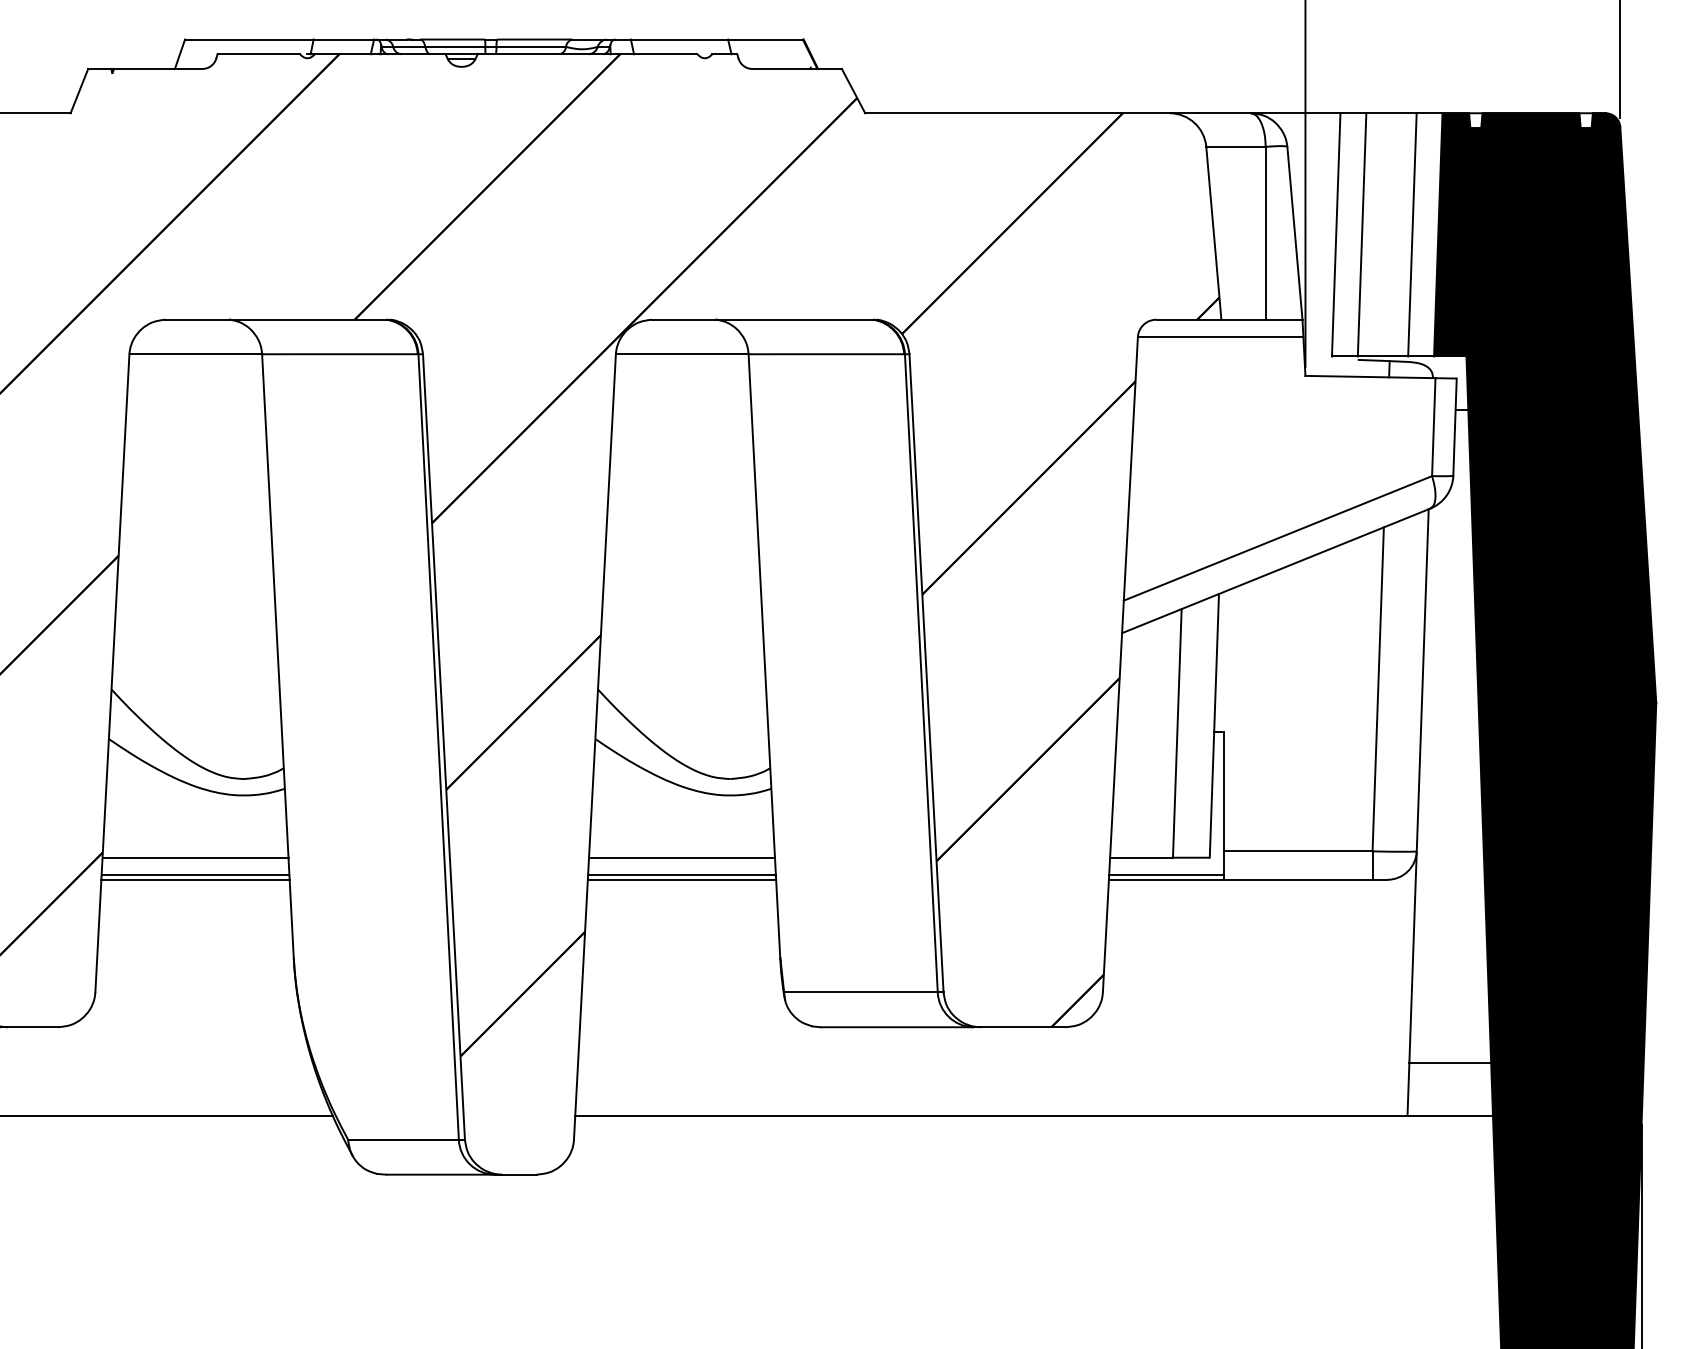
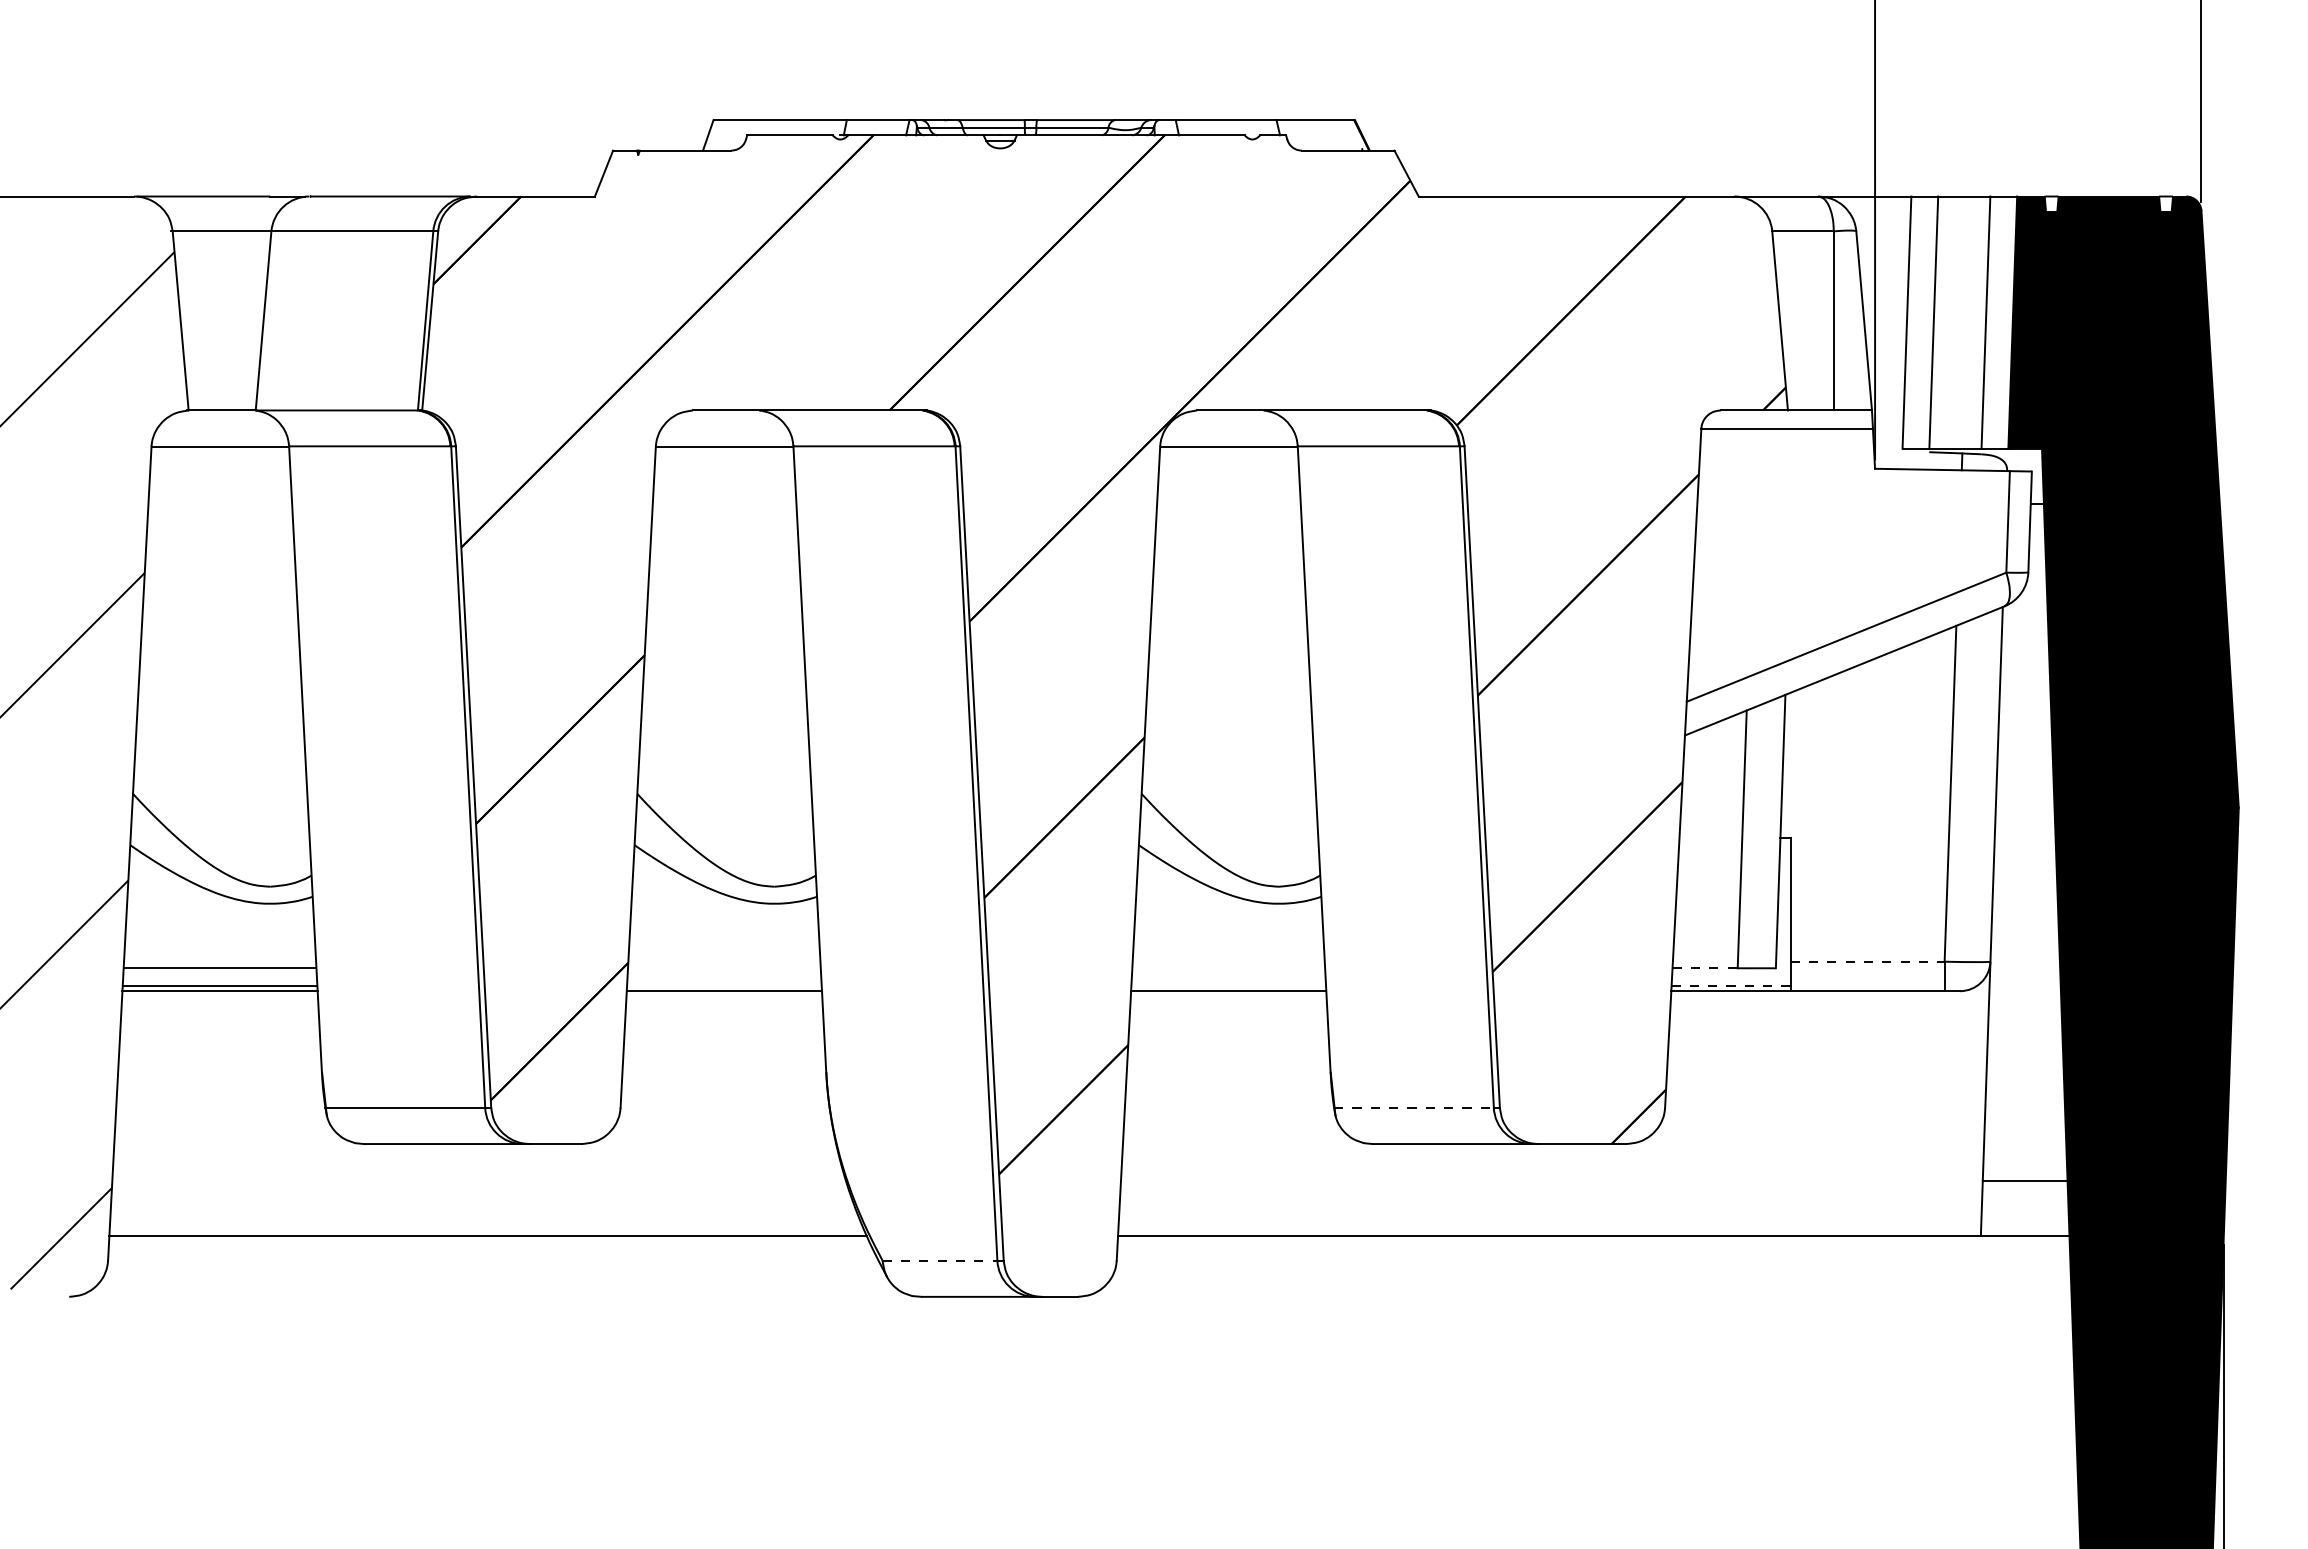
line: (1299, 851) -> (1868, 961), solid -> dashed
line: (195, 857) -> (724, 968), removed
line: (681, 857) -> (1228, 968), removed
line: (1141, 857) -> (1705, 968), solid -> dashed
line: (195, 874) -> (724, 985), removed
line: (681, 874) -> (1228, 985), removed
line: (1166, 874) -> (1731, 985), solid -> dashed
line: (860, 992) -> (1413, 1107), solid -> dashed
line: (403, 1139) -> (940, 1260), solid -> dashed

